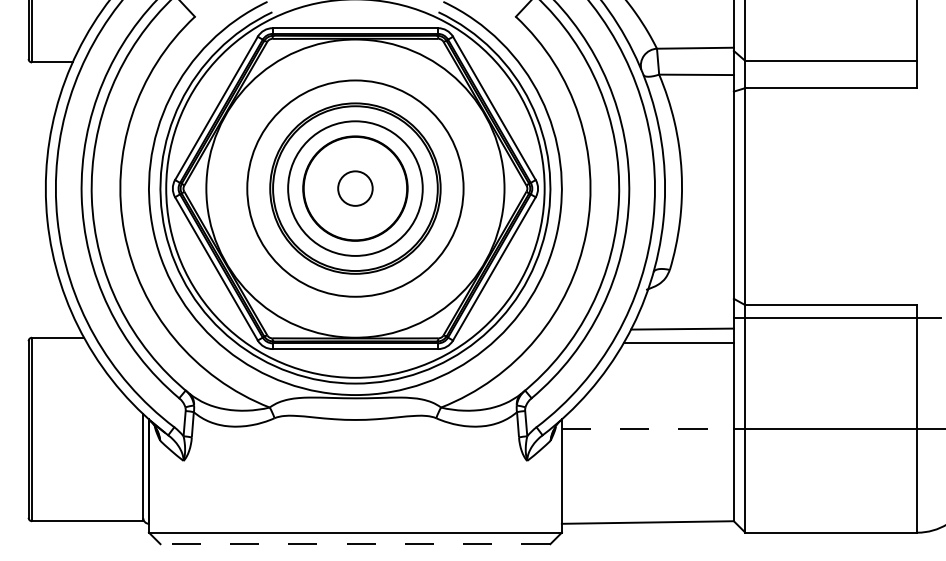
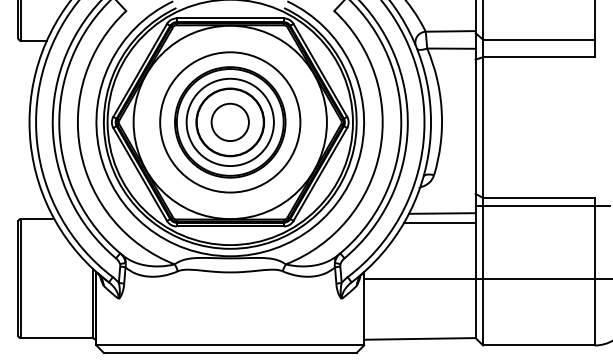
circle: (354, 188) -> (229, 122), size x1.67
line: (647, 429) -> (419, 278), dashed -> solid
line: (354, 543) -> (229, 352), dashed -> solid

